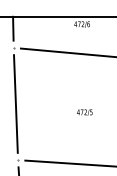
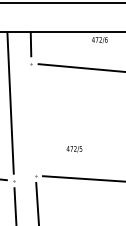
line: (15, 103) -> (33, 119), removed
text: (84, 112) -> (74, 149), moved

